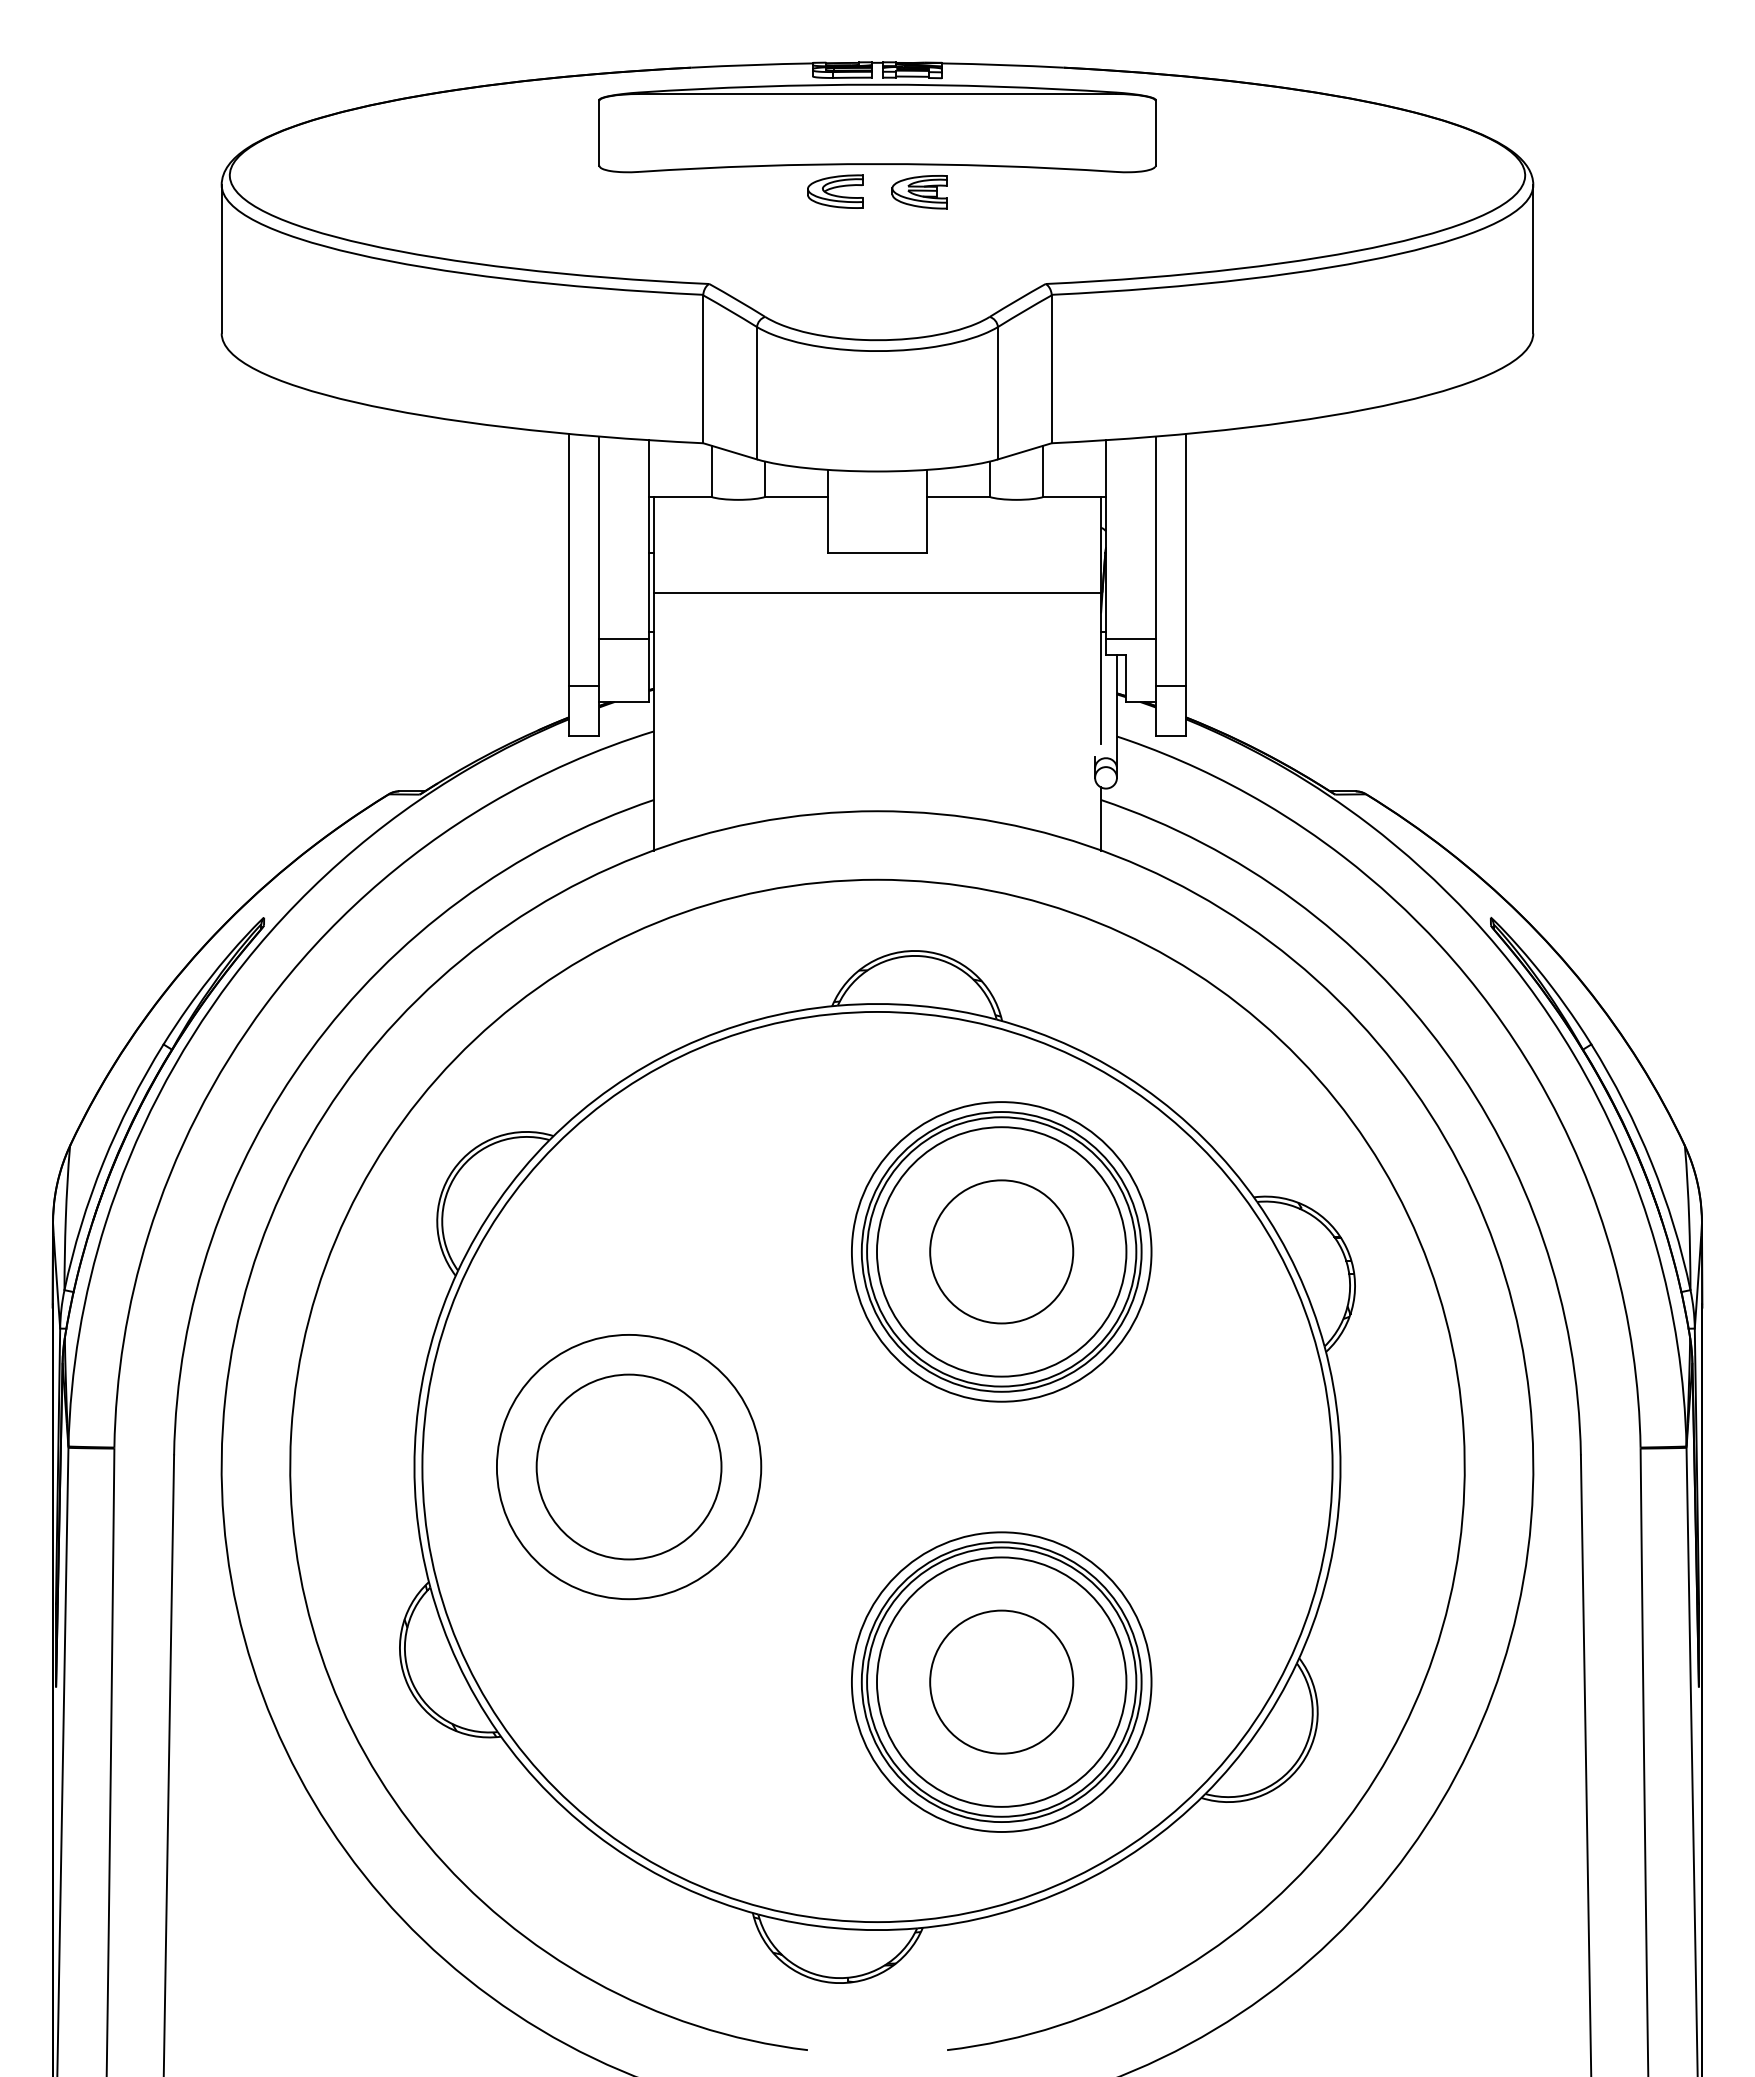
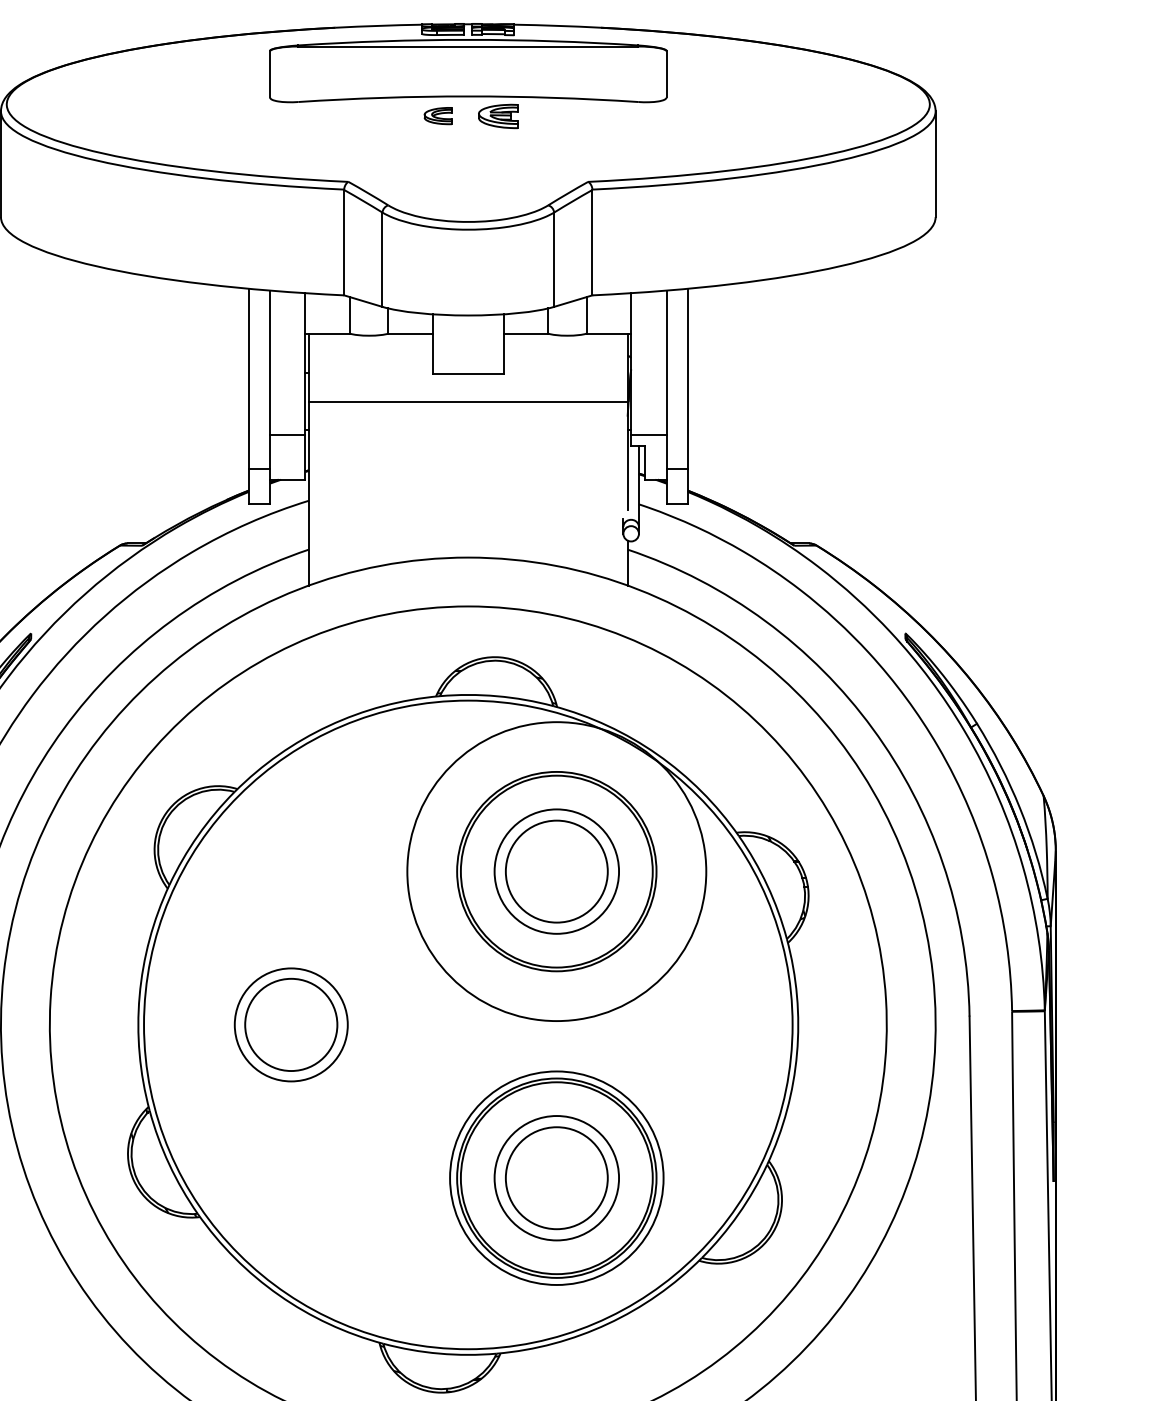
part: (835, 191) -> (438, 115), size x0.7
circle: (1001, 1251) -> (556, 871), size x0.7
circle: (1001, 1251) -> (556, 871), size x1.4
circle: (628, 1466) -> (290, 1024), size x0.6
circle: (628, 1466) -> (290, 1024), size x0.7
circle: (1001, 1681) -> (556, 1177), size x0.7

